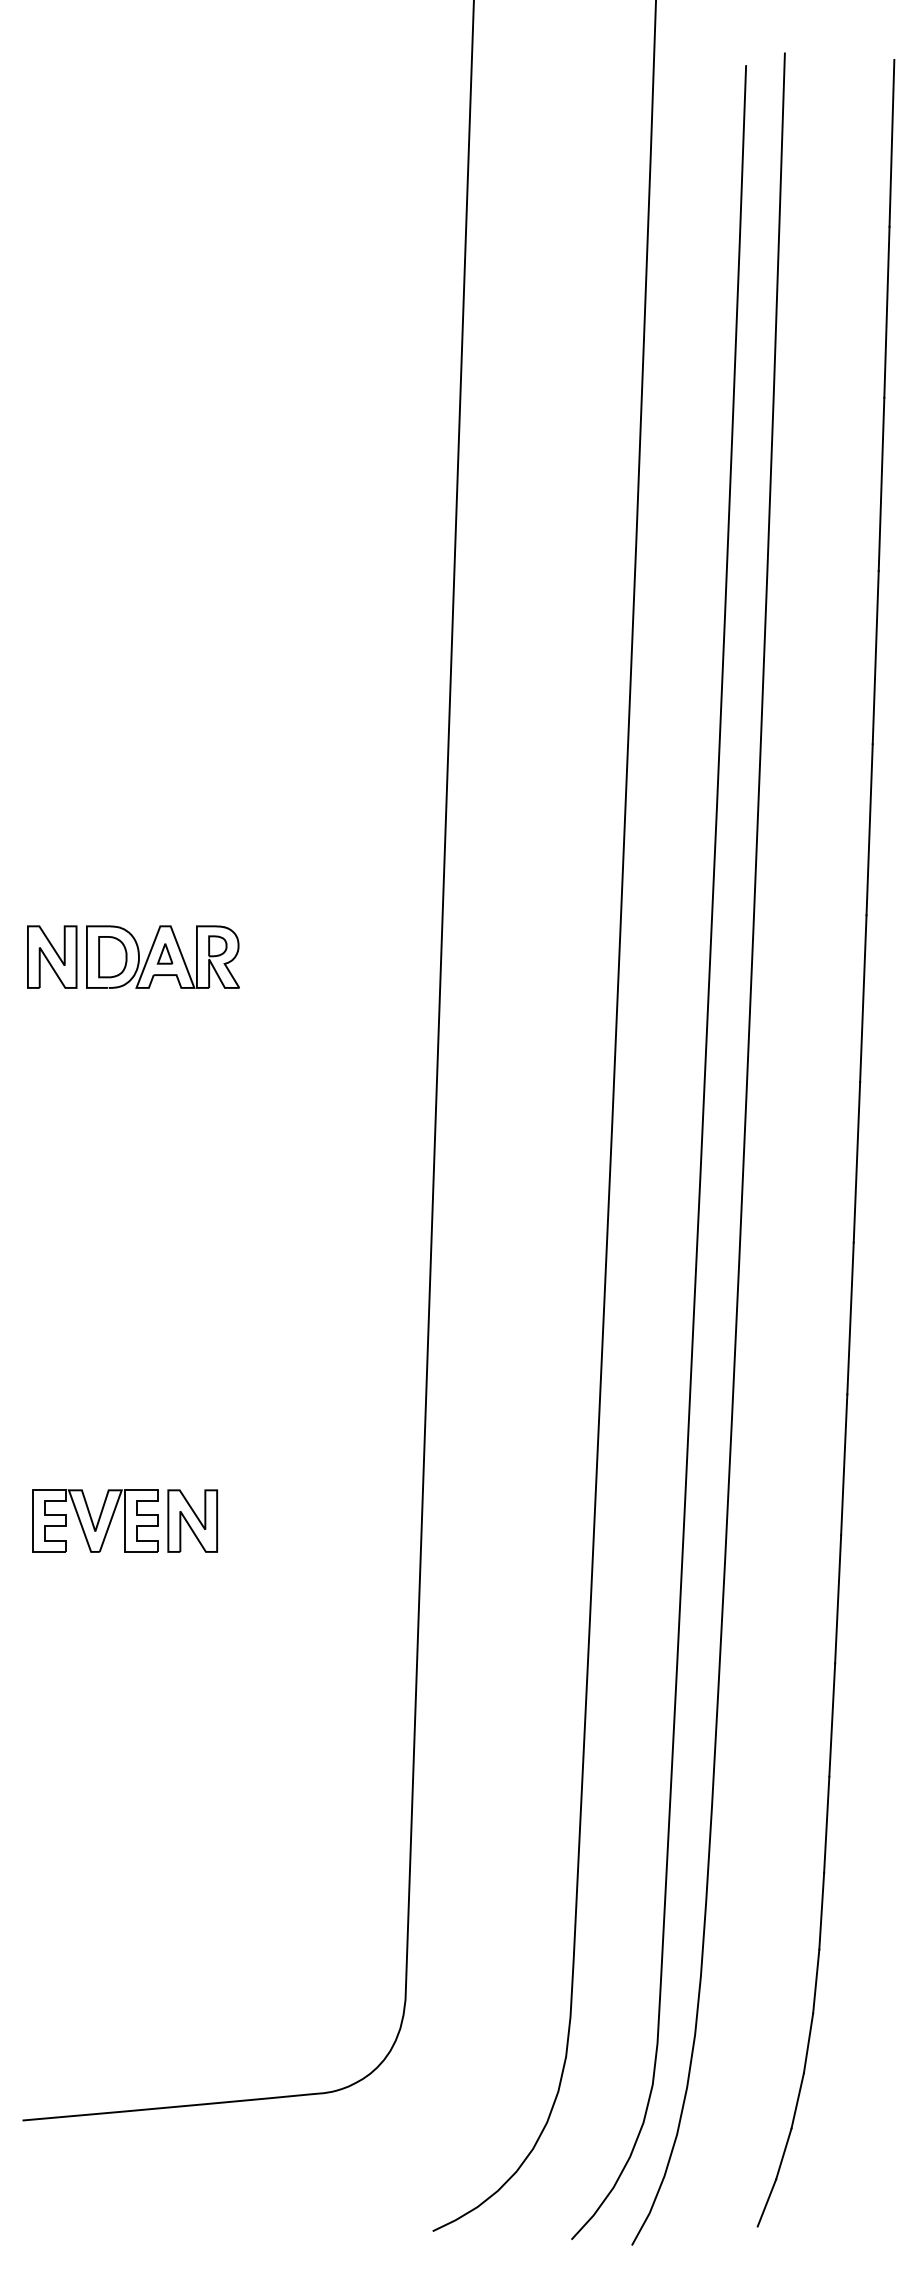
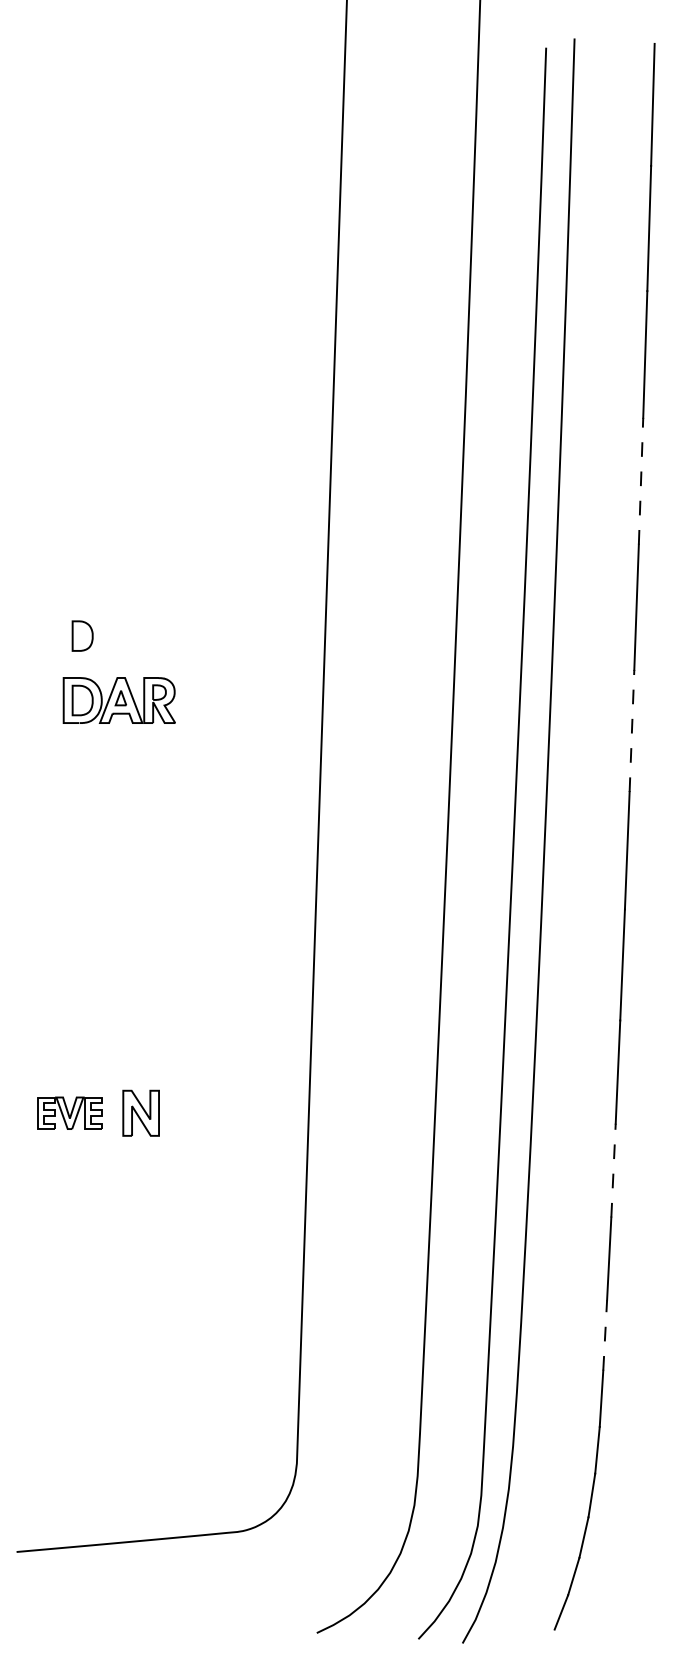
line: (875, 657) -> (640, 481), solid -> dashed
part: (112, 869) -> (82, 636), added
part: (52, 956) -> (38, 700), removed
line: (863, 998) -> (632, 730), solid -> dashed
part: (95, 1520) -> (69, 1112), size x0.7
line: (838, 1598) -> (613, 1169), solid -> dashed
line: (826, 1824) -> (605, 1335), solid -> dashed

